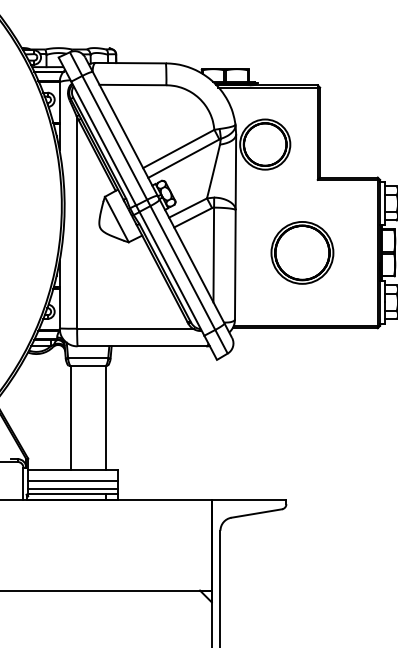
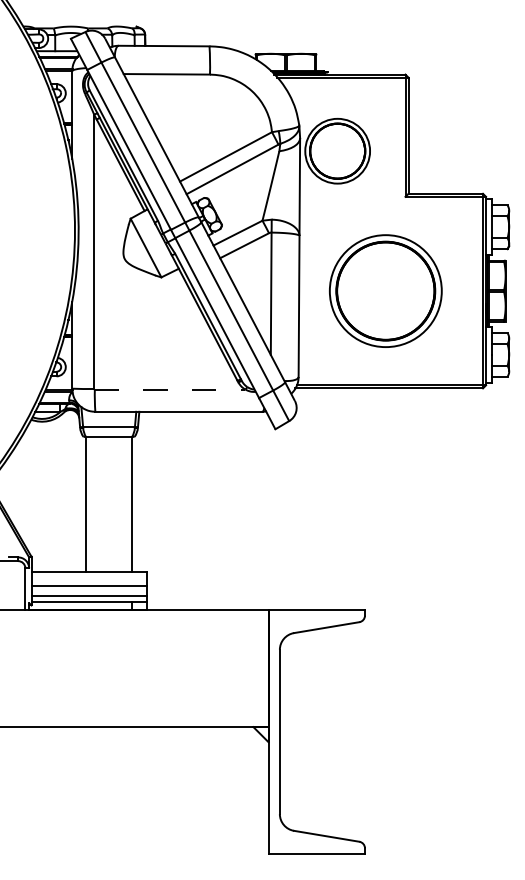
part: (302, 252) -> (385, 290), size x1.4
line: (135, 329) -> (170, 389), solid -> dashed

